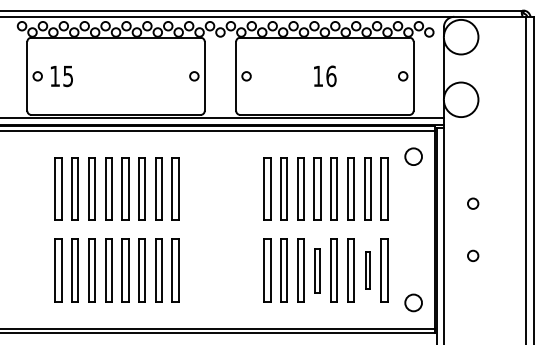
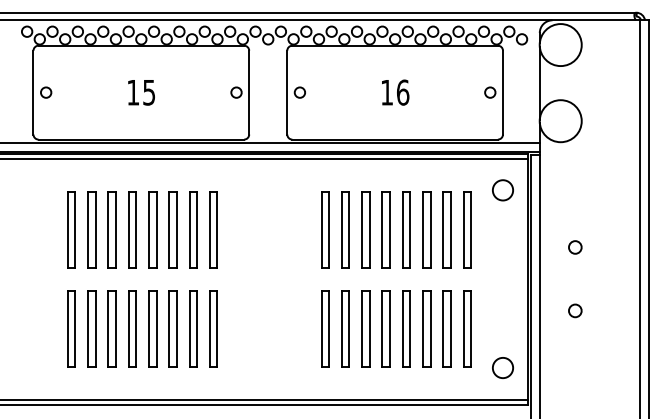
text: (61, 76) -> (141, 92), moved
part: (316, 270) -> (385, 328), size x1.43
part: (367, 270) -> (446, 328), size x1.67

